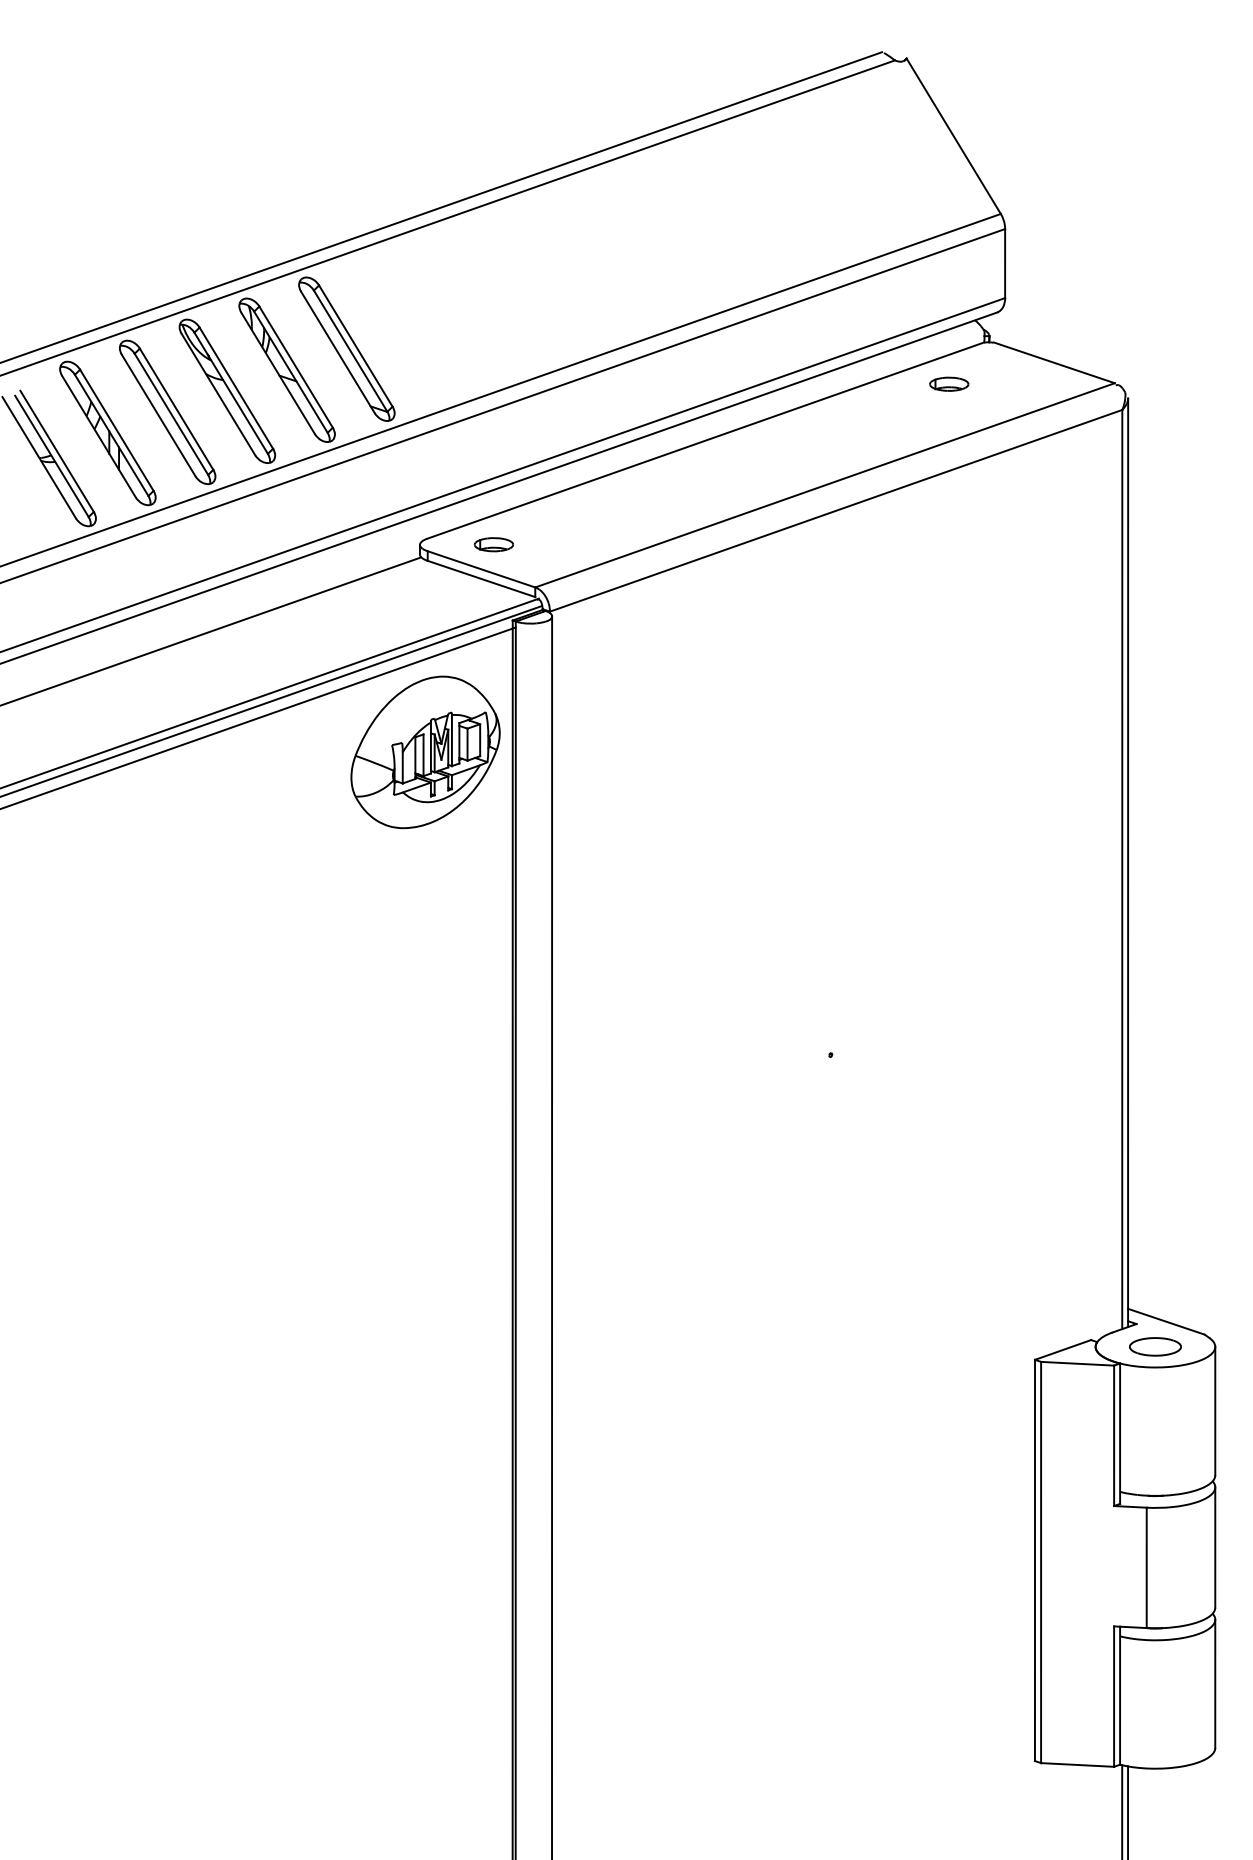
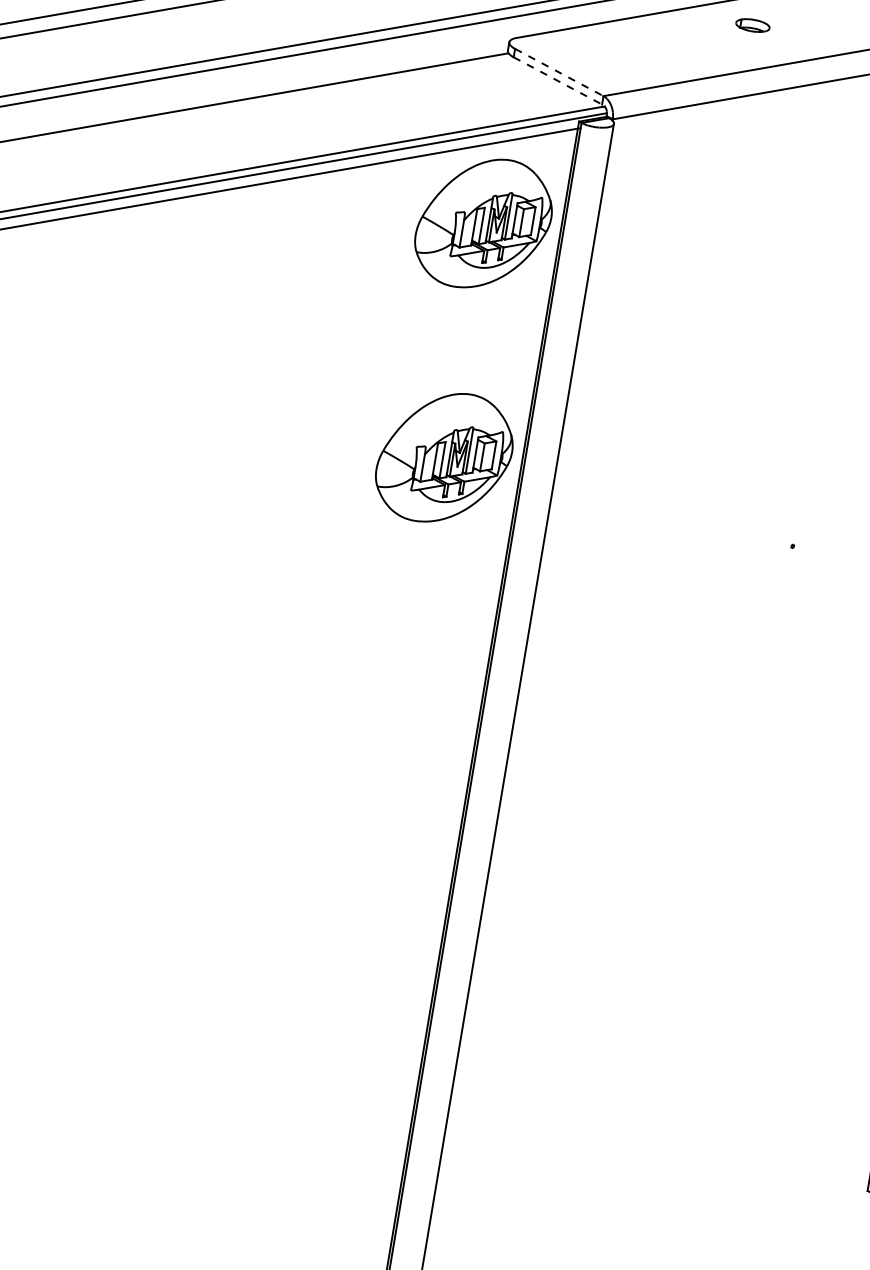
part: (493, 544) -> (752, 25), moved
line: (481, 569) -> (559, 72), solid -> dashed
line: (481, 578) -> (557, 80), solid -> dashed
part: (425, 1021) -> (444, 458), added

